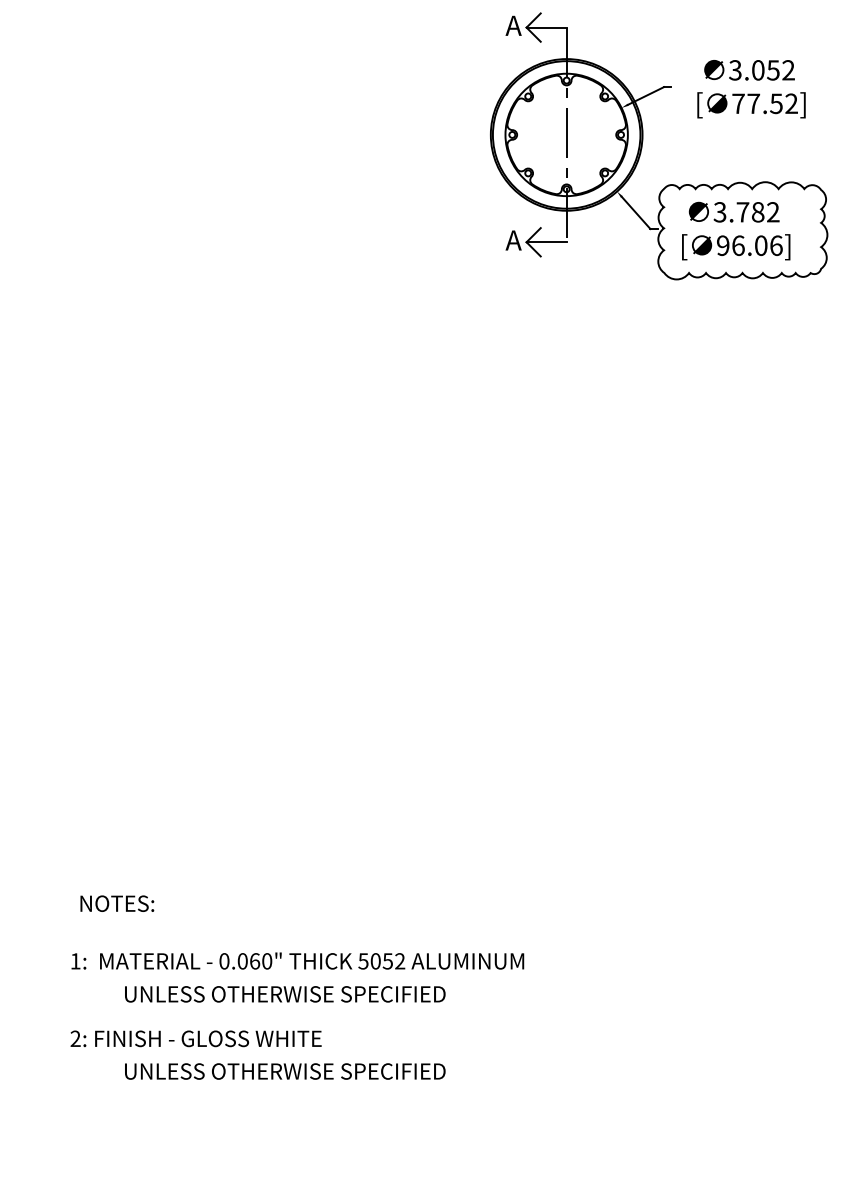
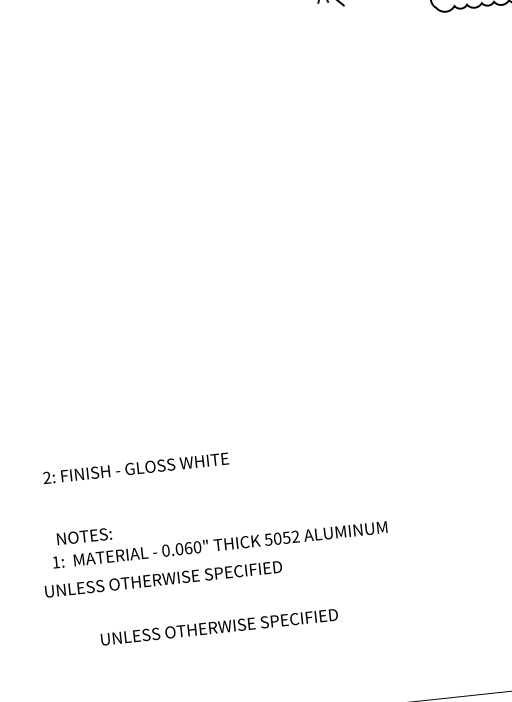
text: (117, 903) -> (84, 536), moved
text: (285, 994) -> (163, 579), moved
text: (195, 1038) -> (135, 468), moved

